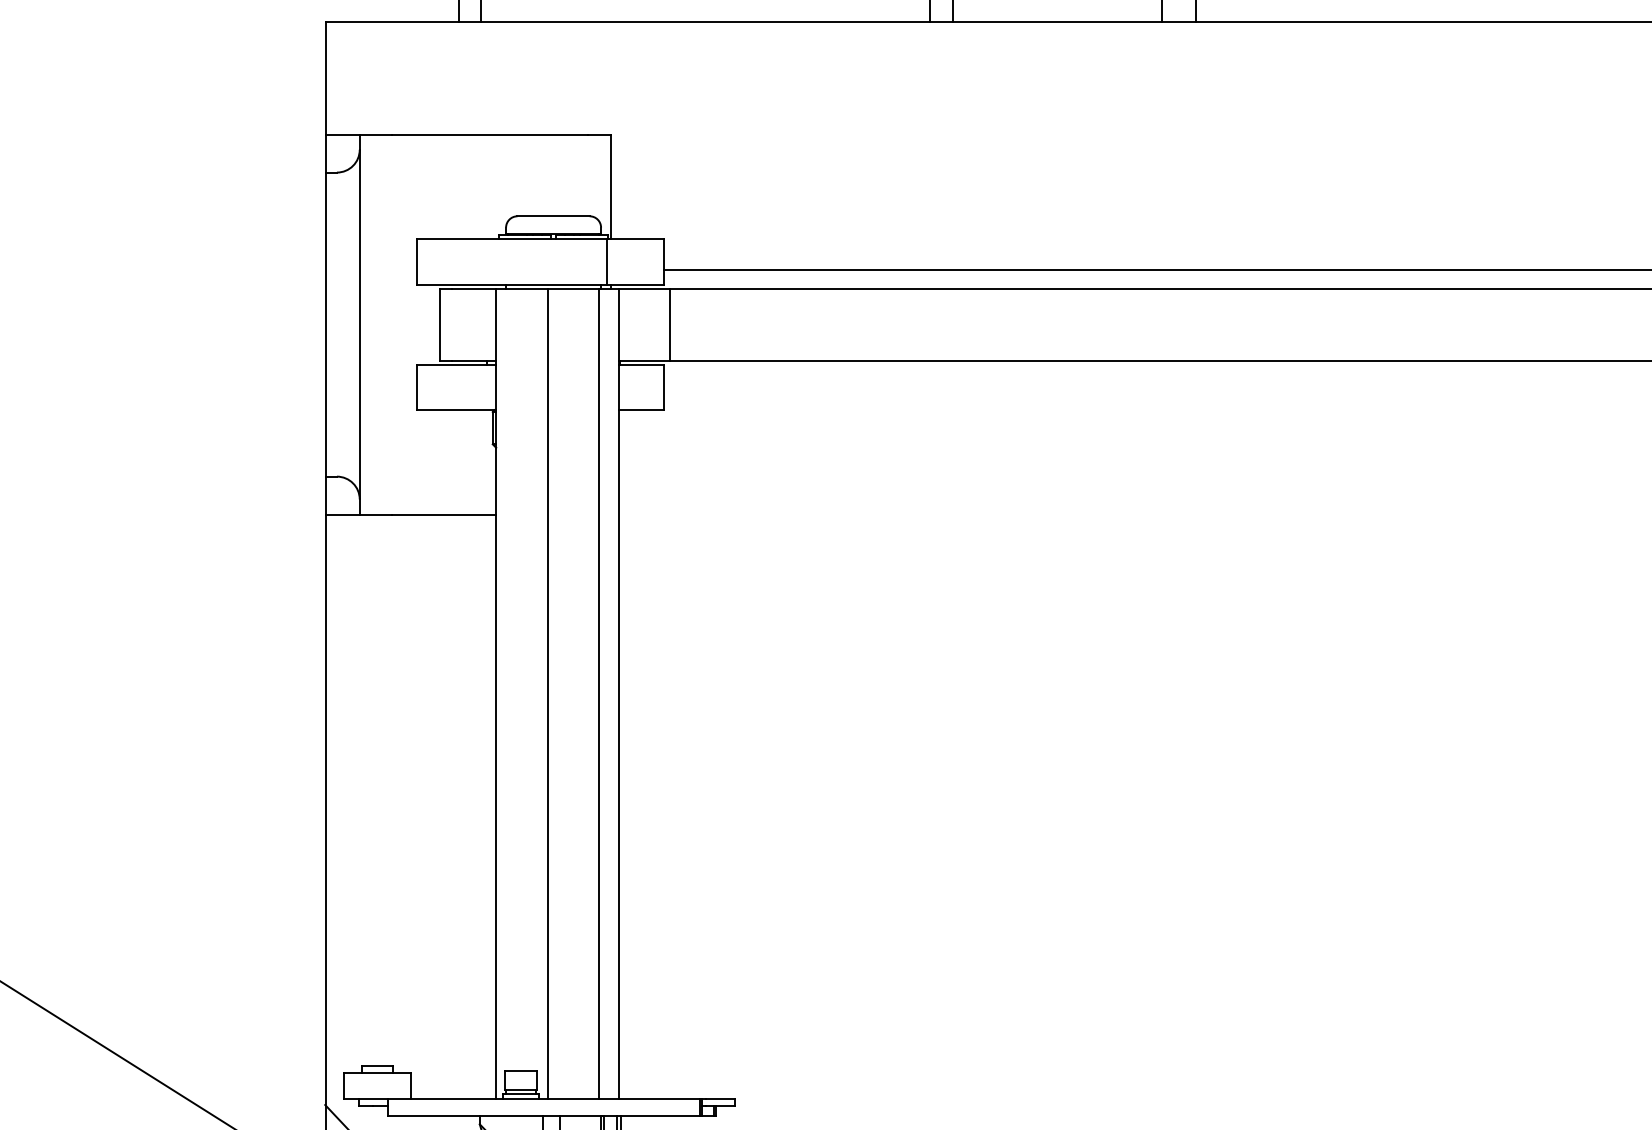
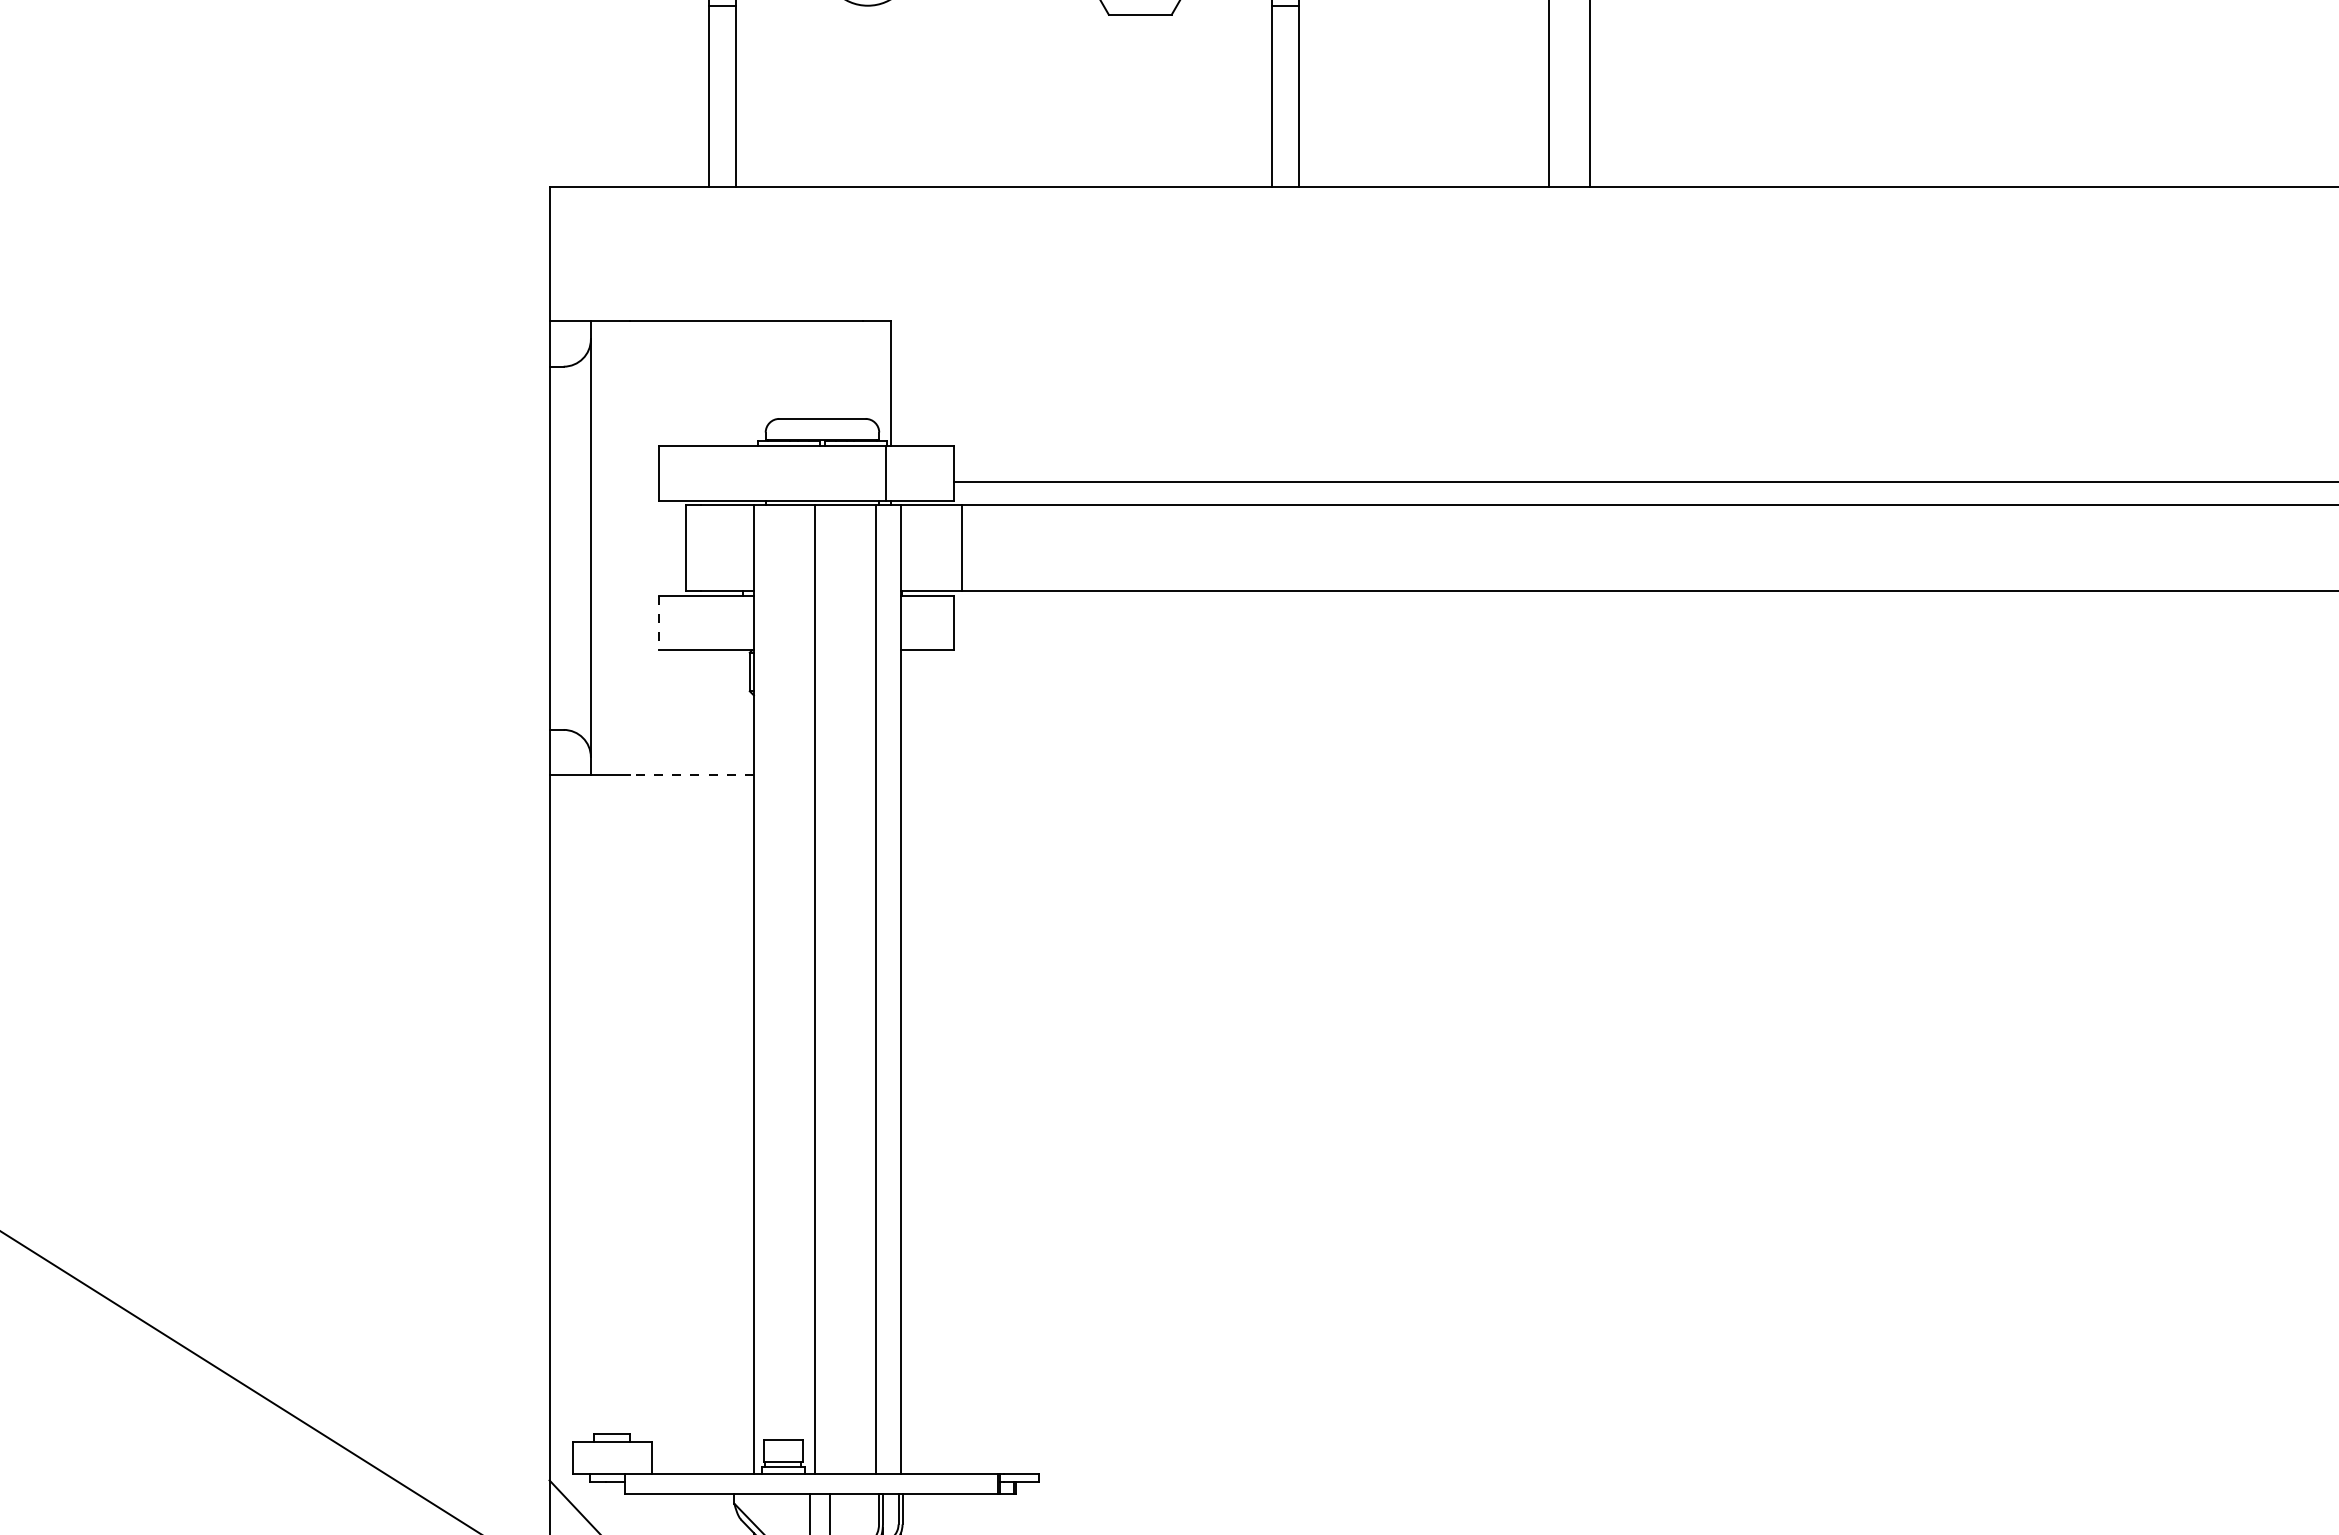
line: (417, 387) -> (659, 623), solid -> dashed
line: (443, 514) -> (691, 775), solid -> dashed

